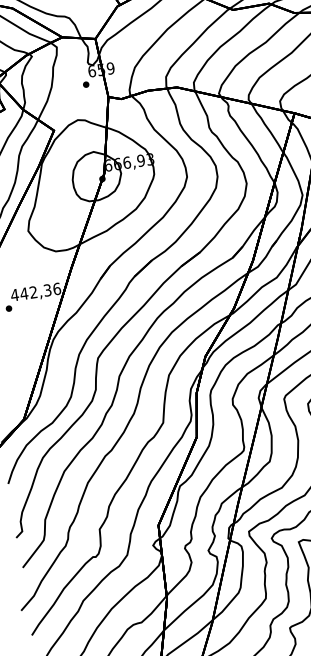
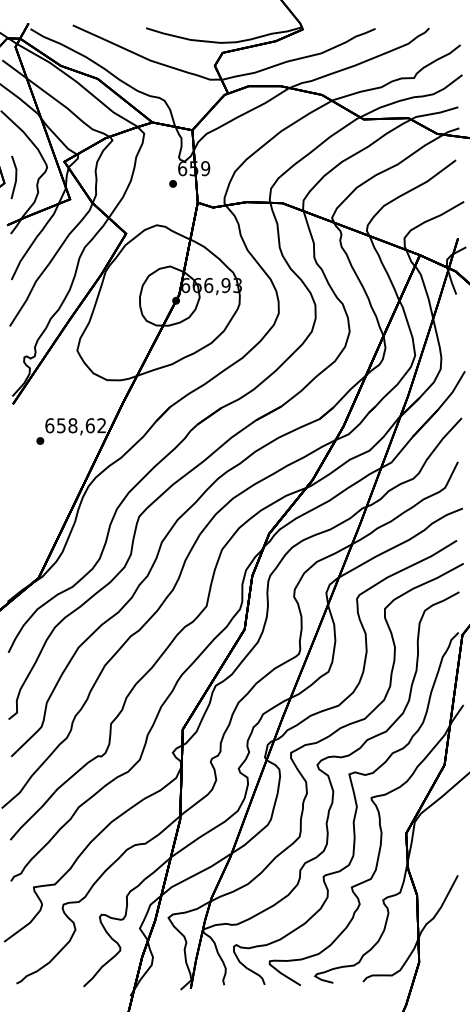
text: (35, 291) -> (75, 425), 442,36 -> 658,62

